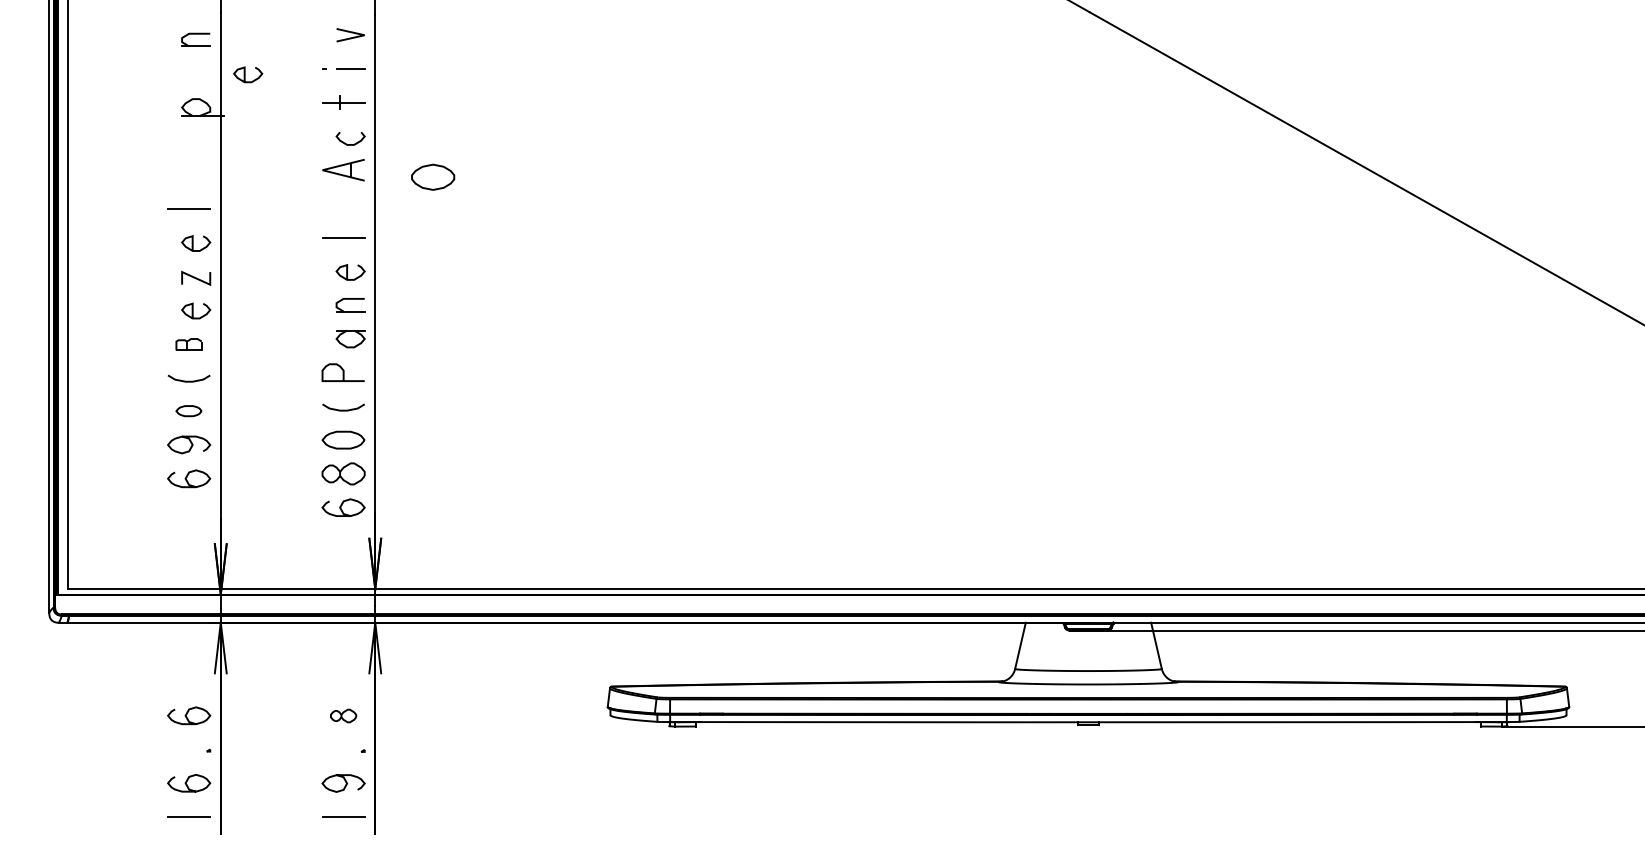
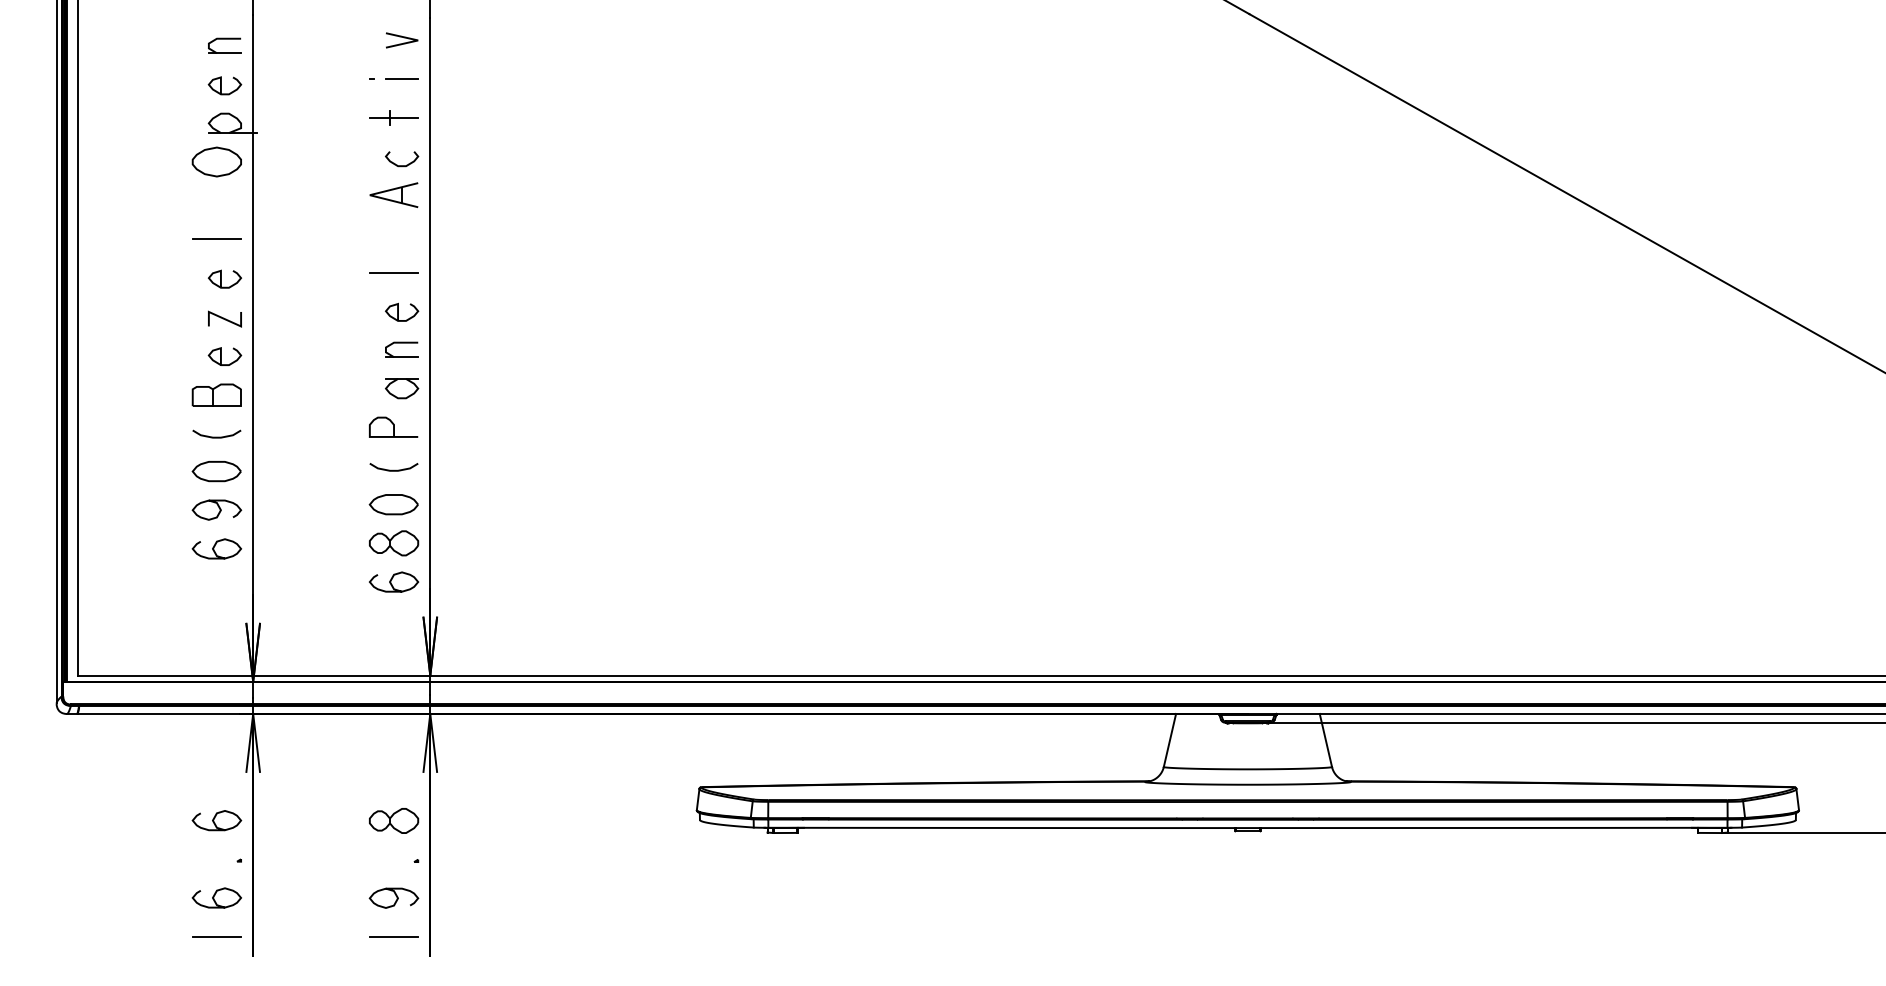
curve: (245, 74) -> (221, 85), moved
part: (433, 176) -> (217, 161), moved
part: (188, 344) -> (216, 394), size x1.67
part: (188, 410) -> (216, 470), size x1.67
part: (343, 715) -> (393, 820), size x1.67

